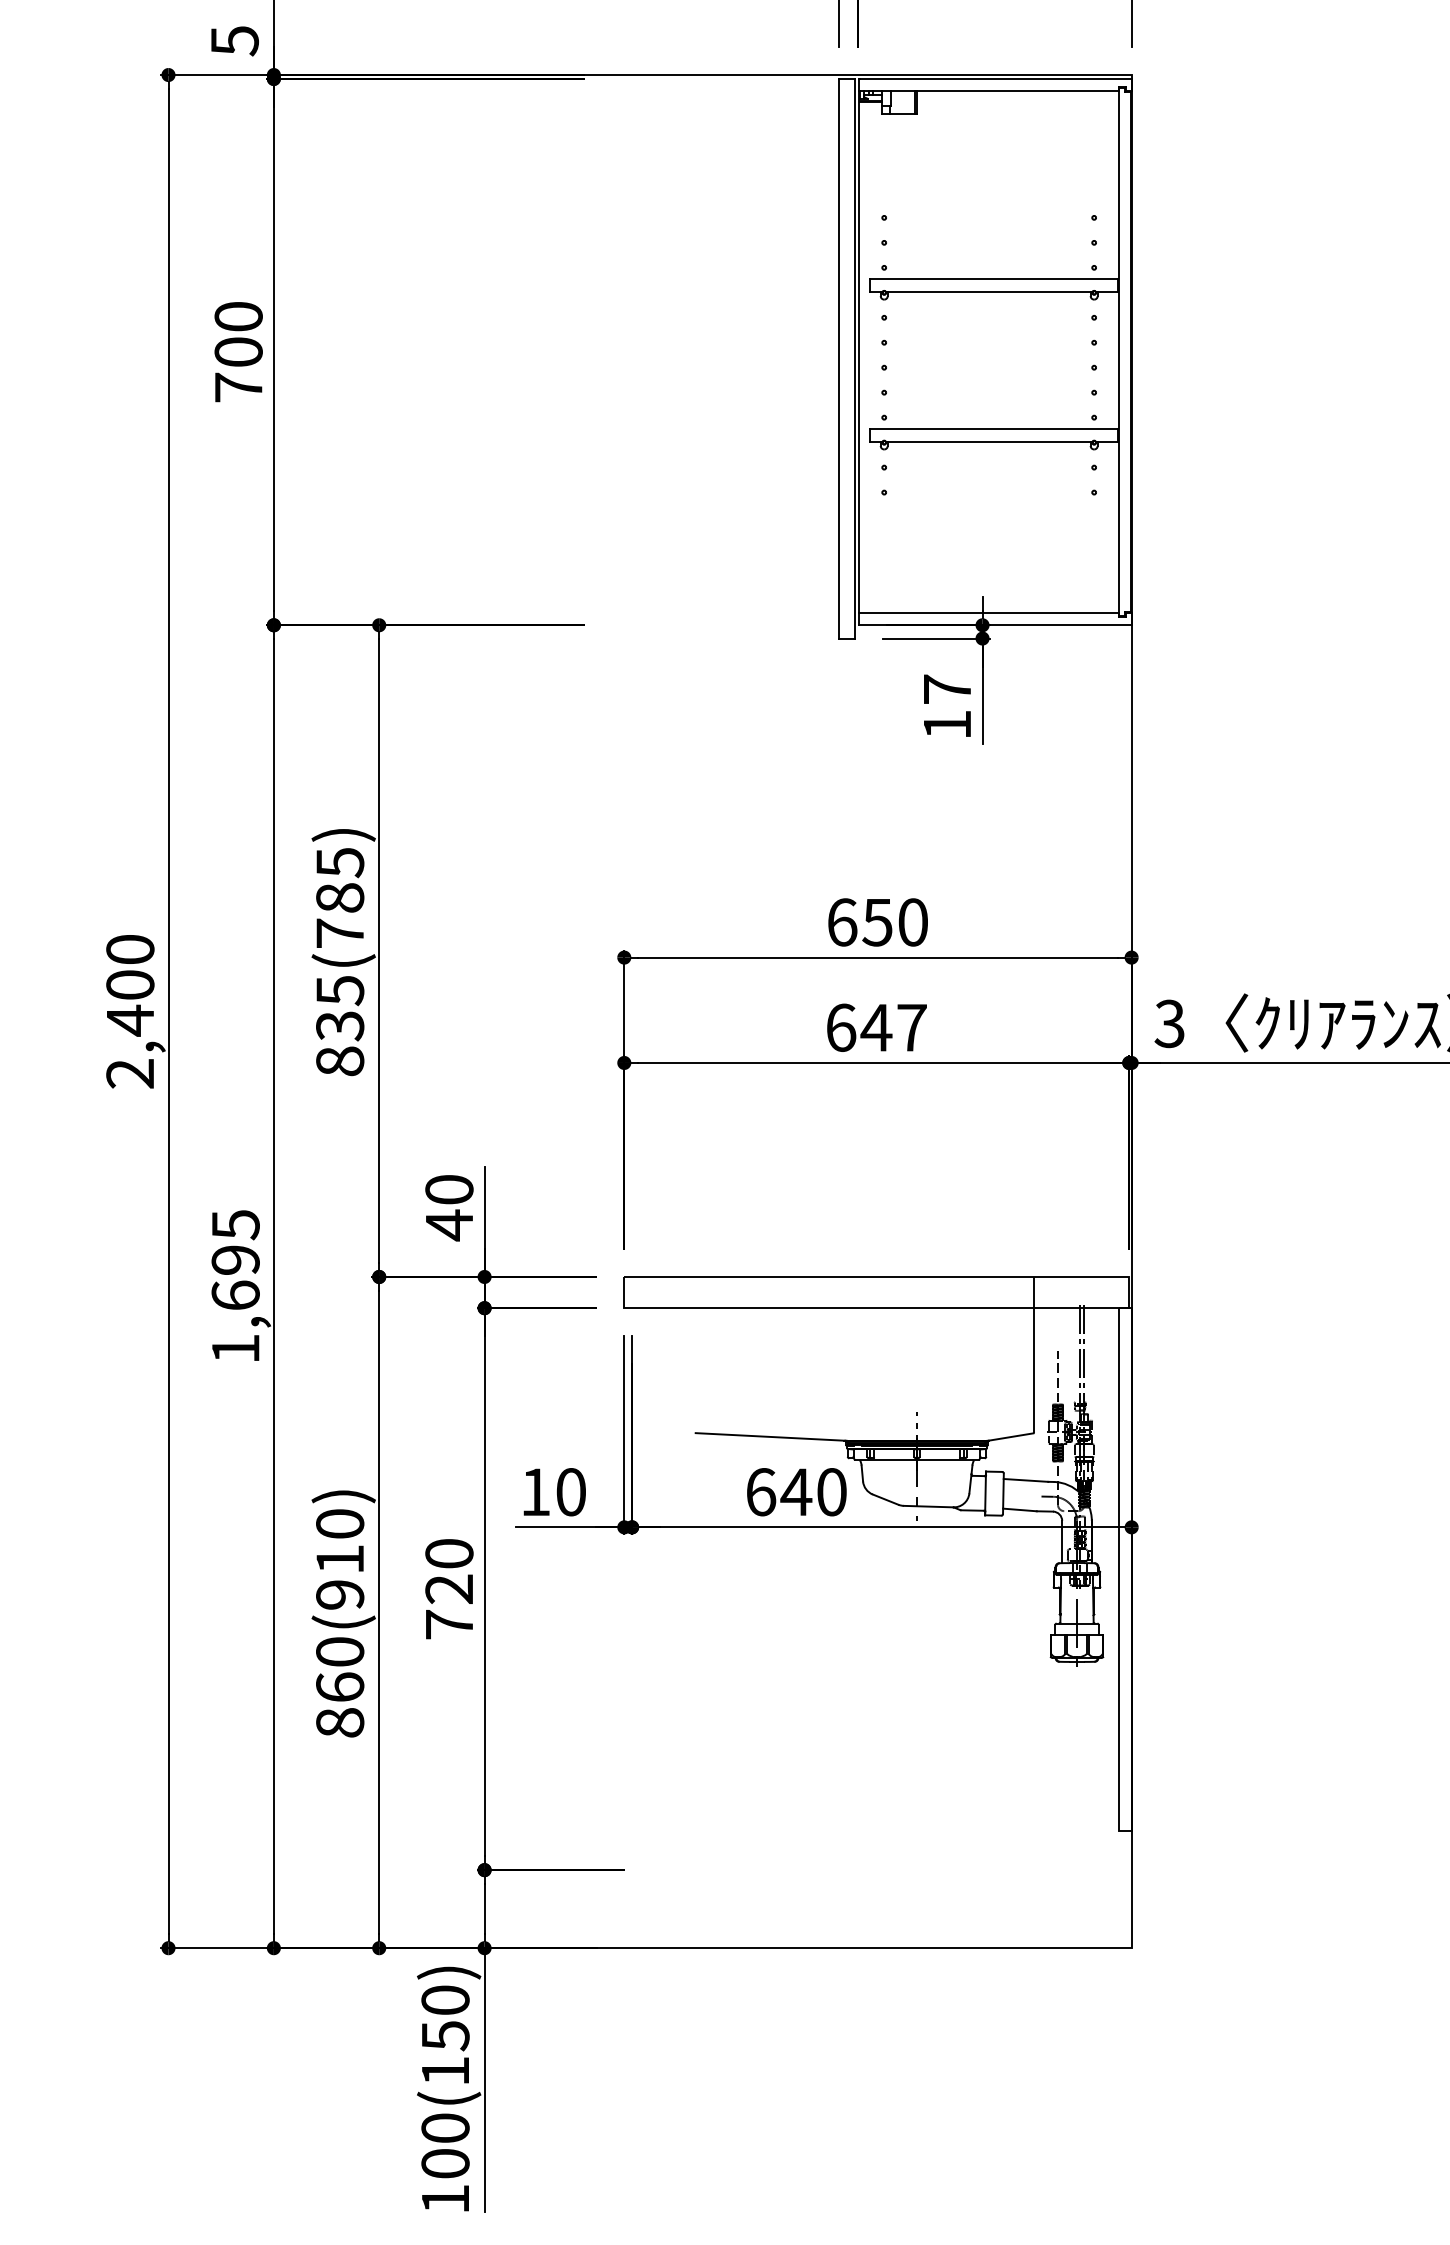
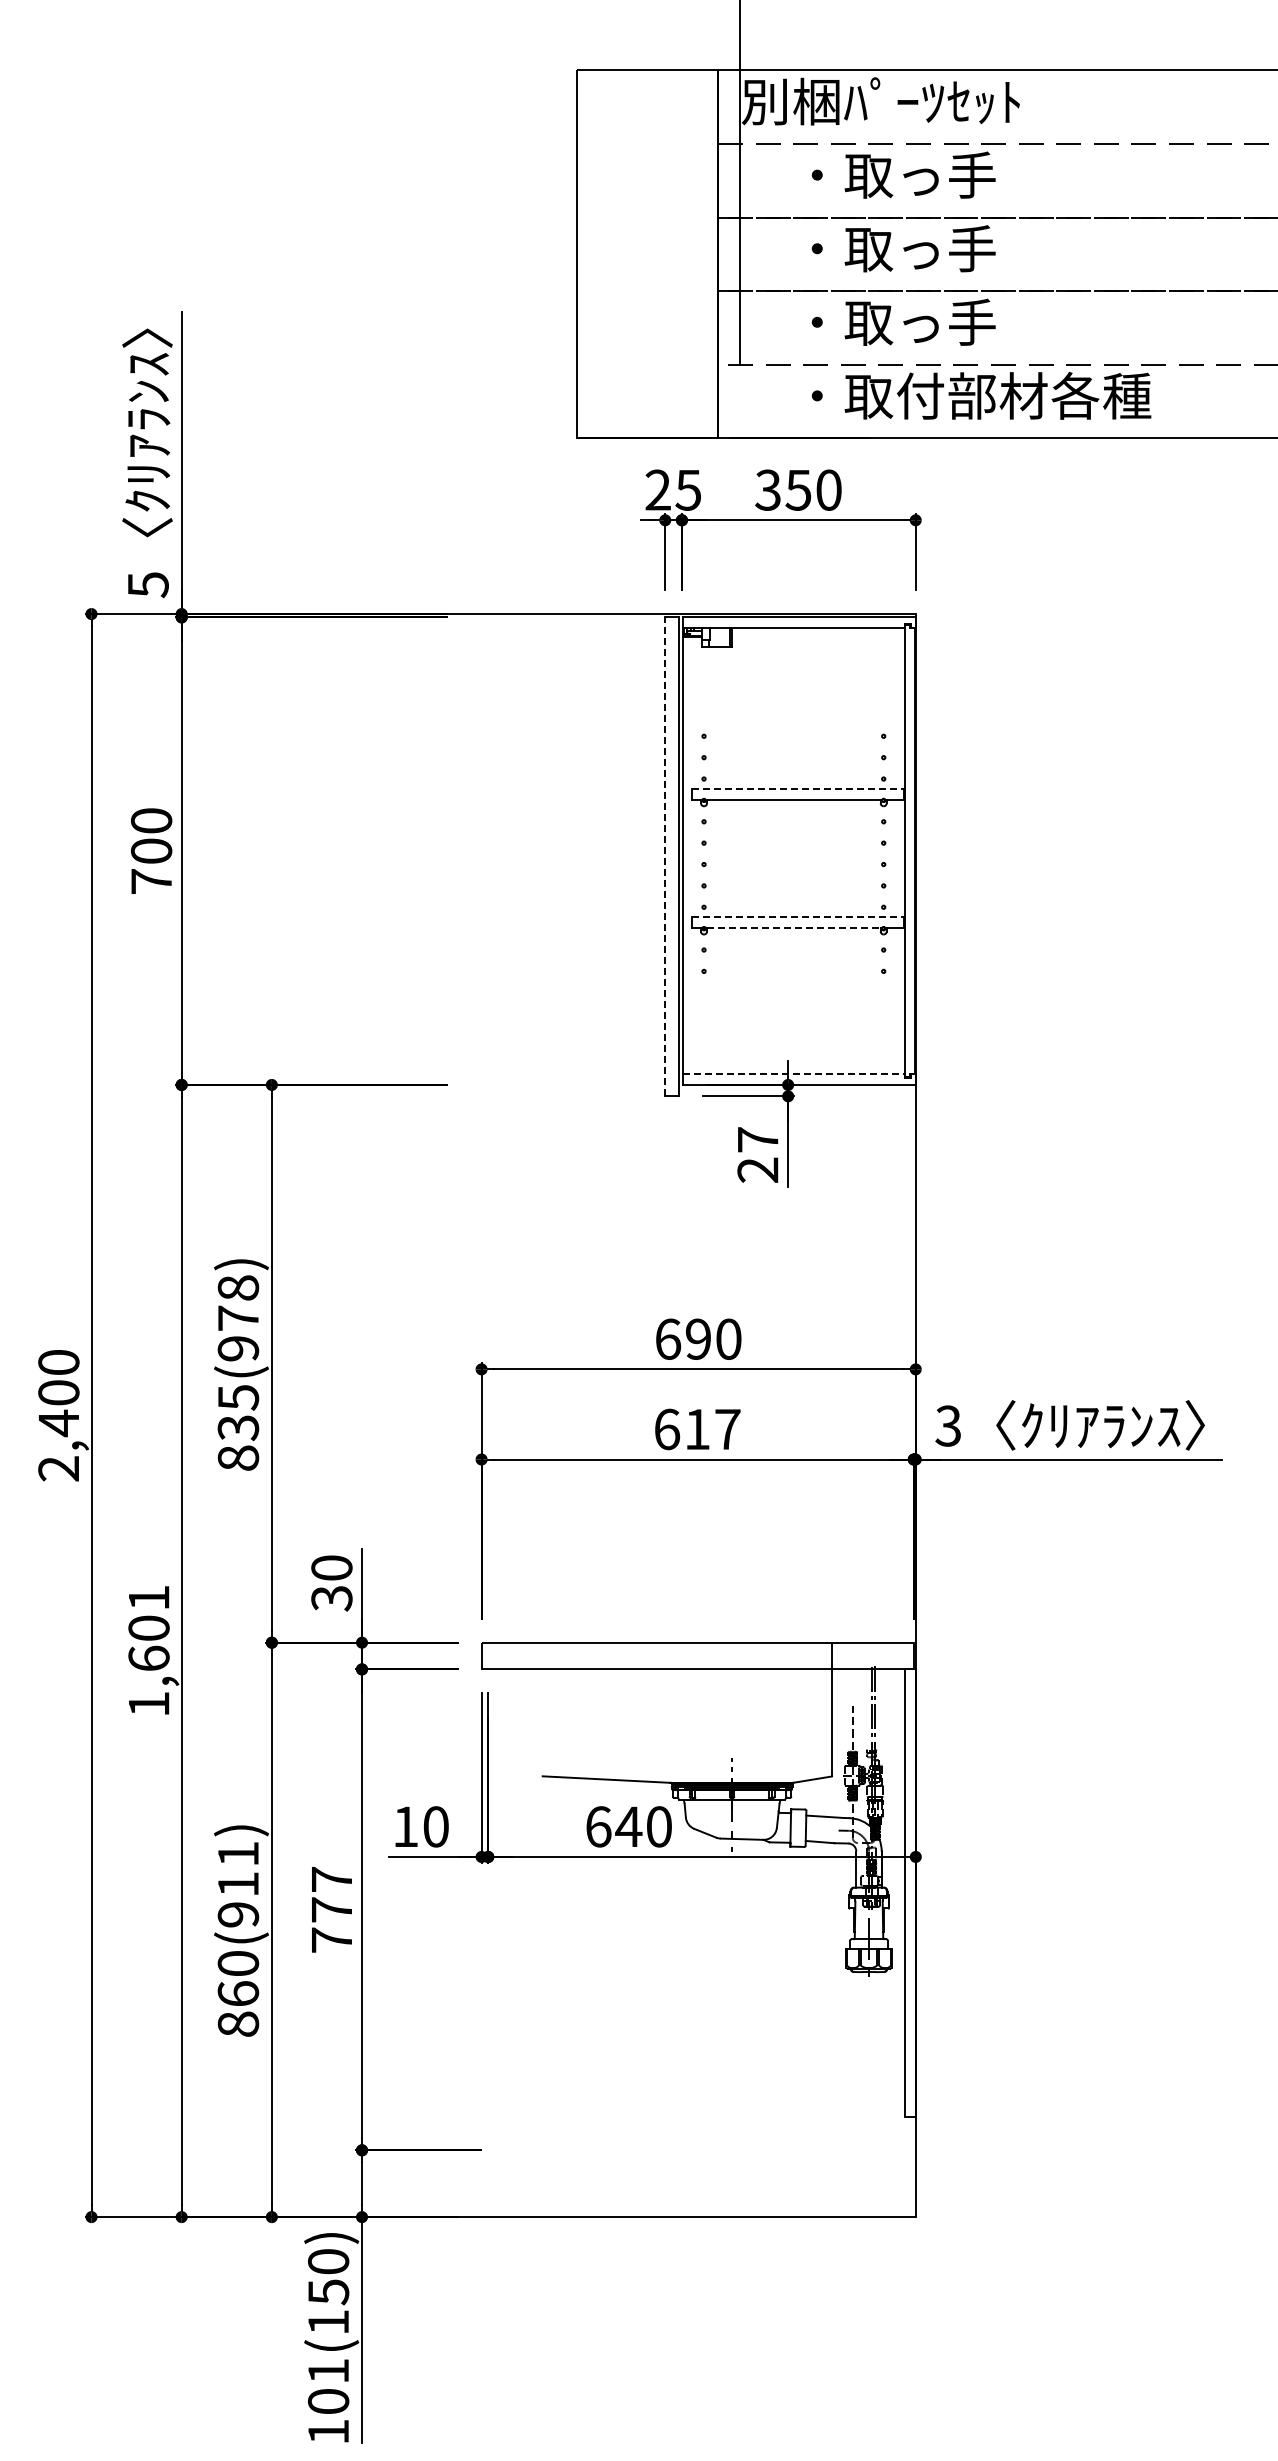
line: (994, 278) -> (798, 788), solid -> dashed
line: (839, 358) -> (665, 856), solid -> dashed
line: (994, 429) -> (798, 917), solid -> dashed
line: (988, 441) -> (793, 927), solid -> dashed
line: (989, 613) -> (794, 1074), solid -> dashed
text: (946, 724) -> (757, 1169), 17 -> 27
text: (340, 898) -> (238, 1318), 835(785) -> 835(978)
text: (876, 921) -> (697, 1338), 650 -> 690
text: (876, 1027) -> (697, 1429), 647 -> 617
text: (448, 1225) -> (331, 1598), 40 -> 30
text: (235, 1241) -> (148, 1612), 1,695 -> 1,601
text: (340, 1523) -> (238, 1853), 860(910) -> 860(911)
text: (448, 1571) -> (331, 1894), 720 -> 777
text: (445, 2127) -> (328, 2370), 100(150) -> 101(150)

